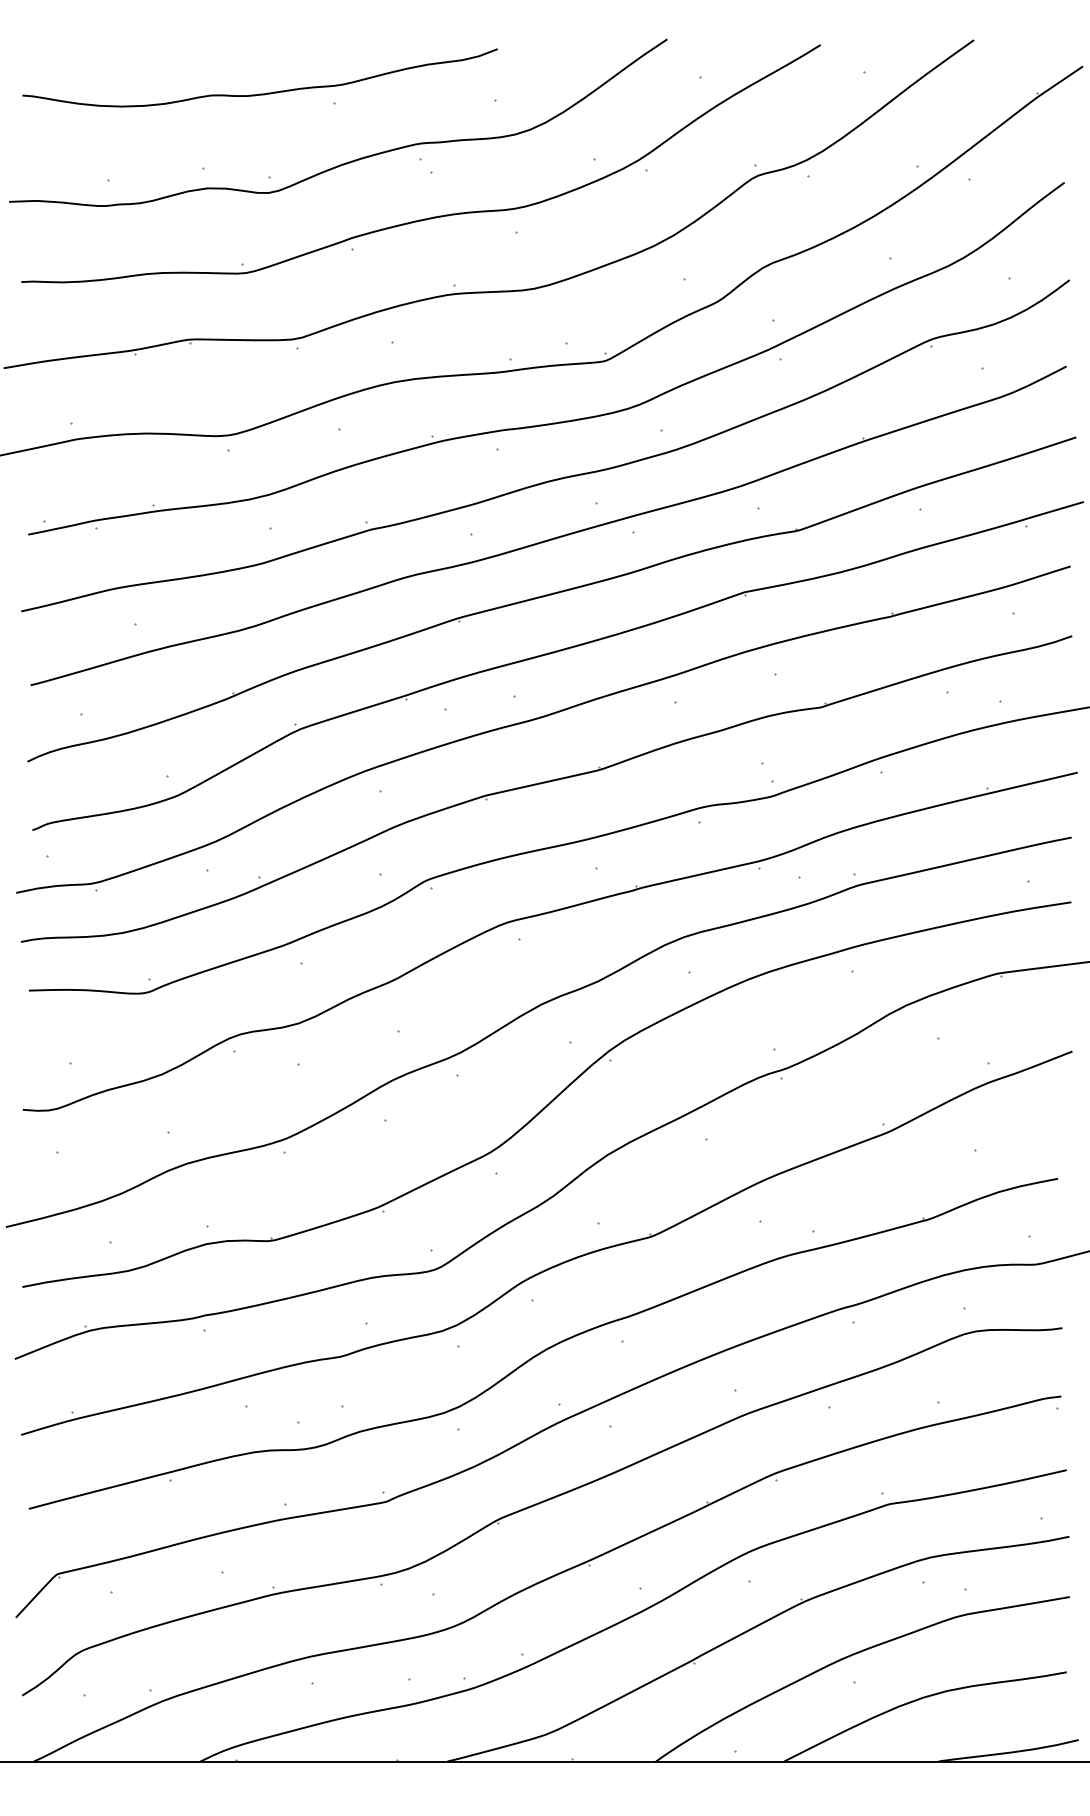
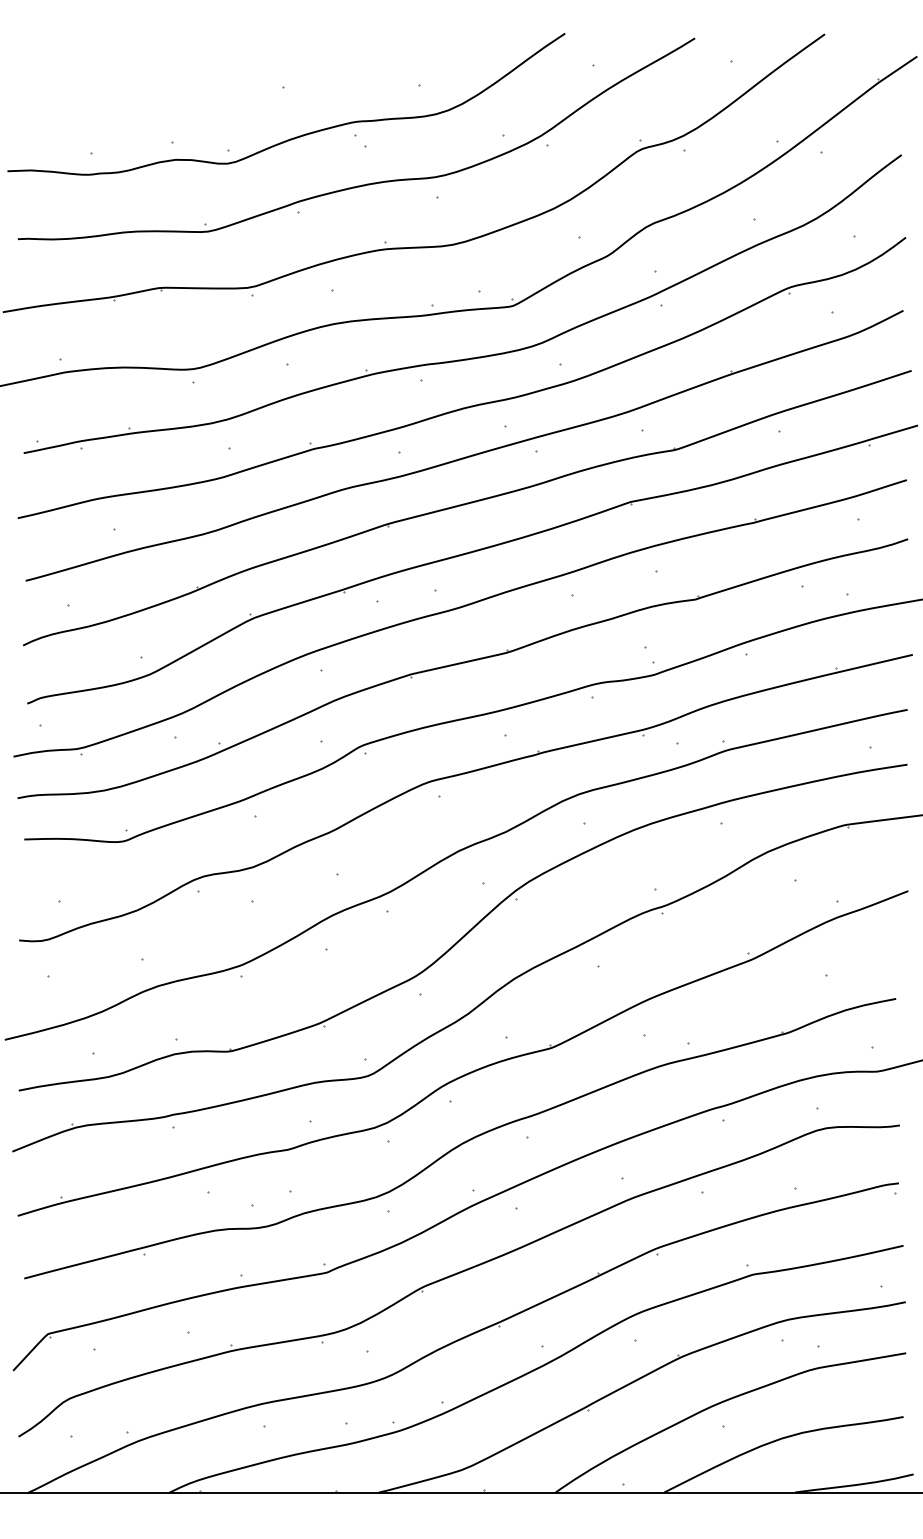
curve: (259, 93) -> (219, 79), removed

